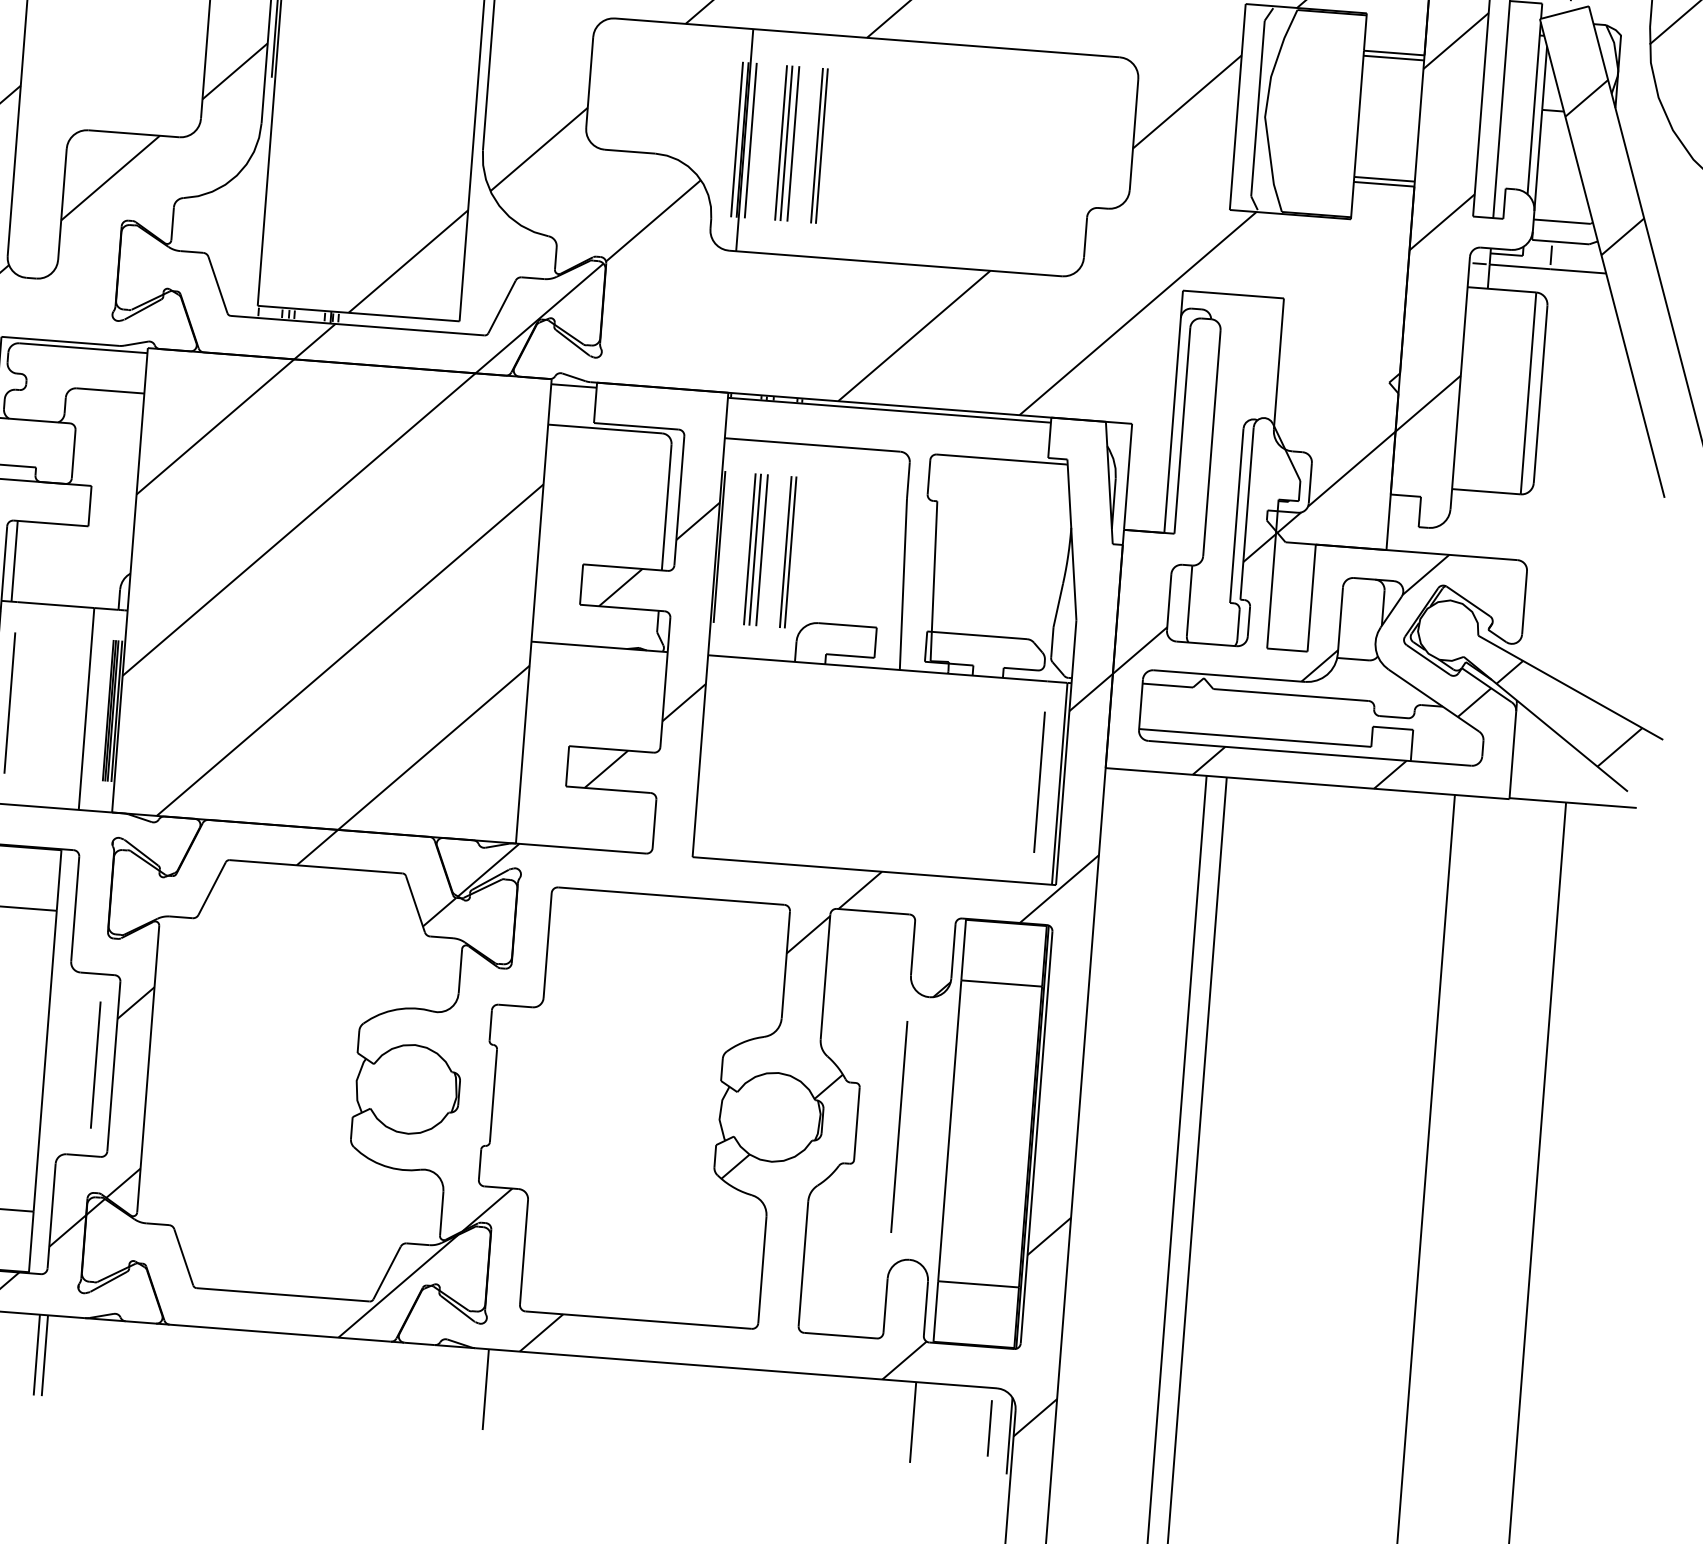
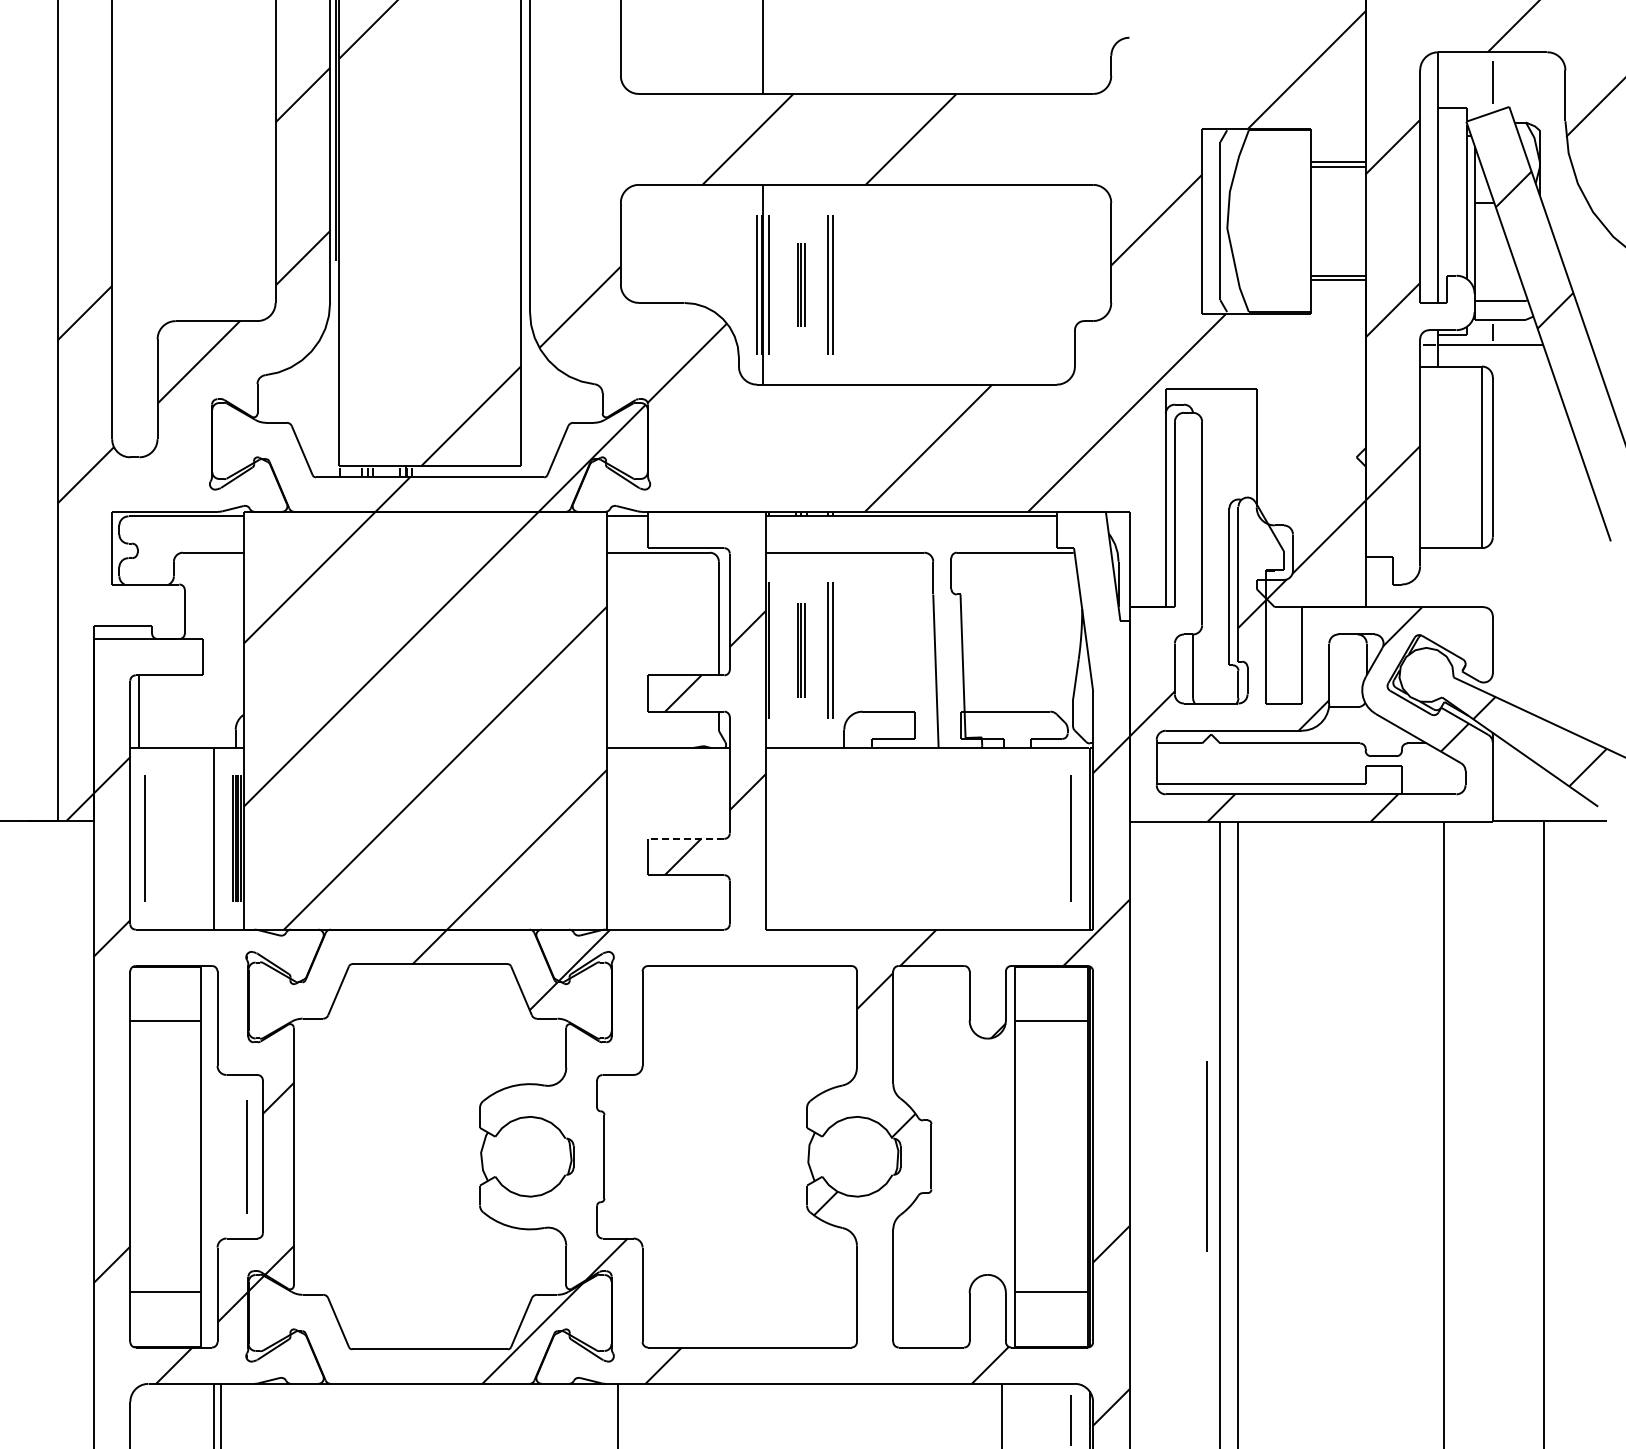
part: (787, 143) -> (801, 284), size x0.6
part: (755, 549) -> (801, 650), size x0.7
line: (610, 748) -> (685, 838), solid -> dashed
line: (899, 1126) -> (1206, 1156), moved

